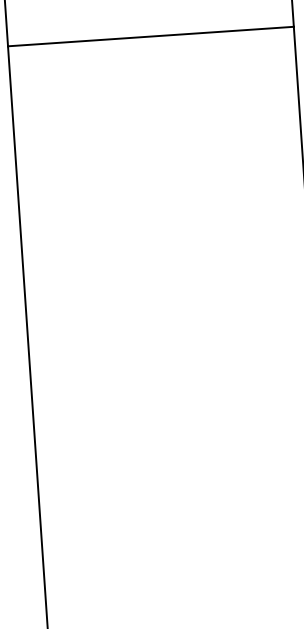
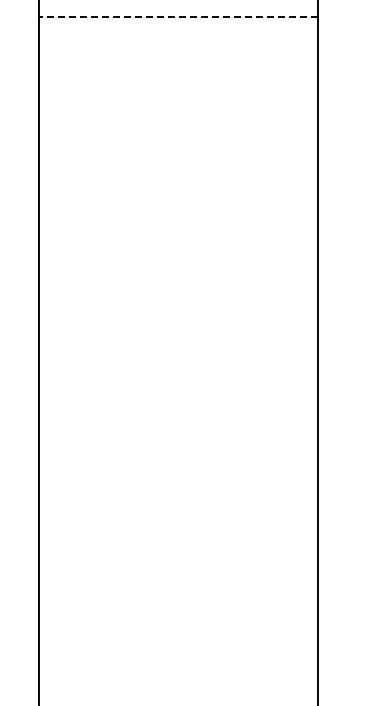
line: (150, 36) -> (178, 16), solid -> dashed

